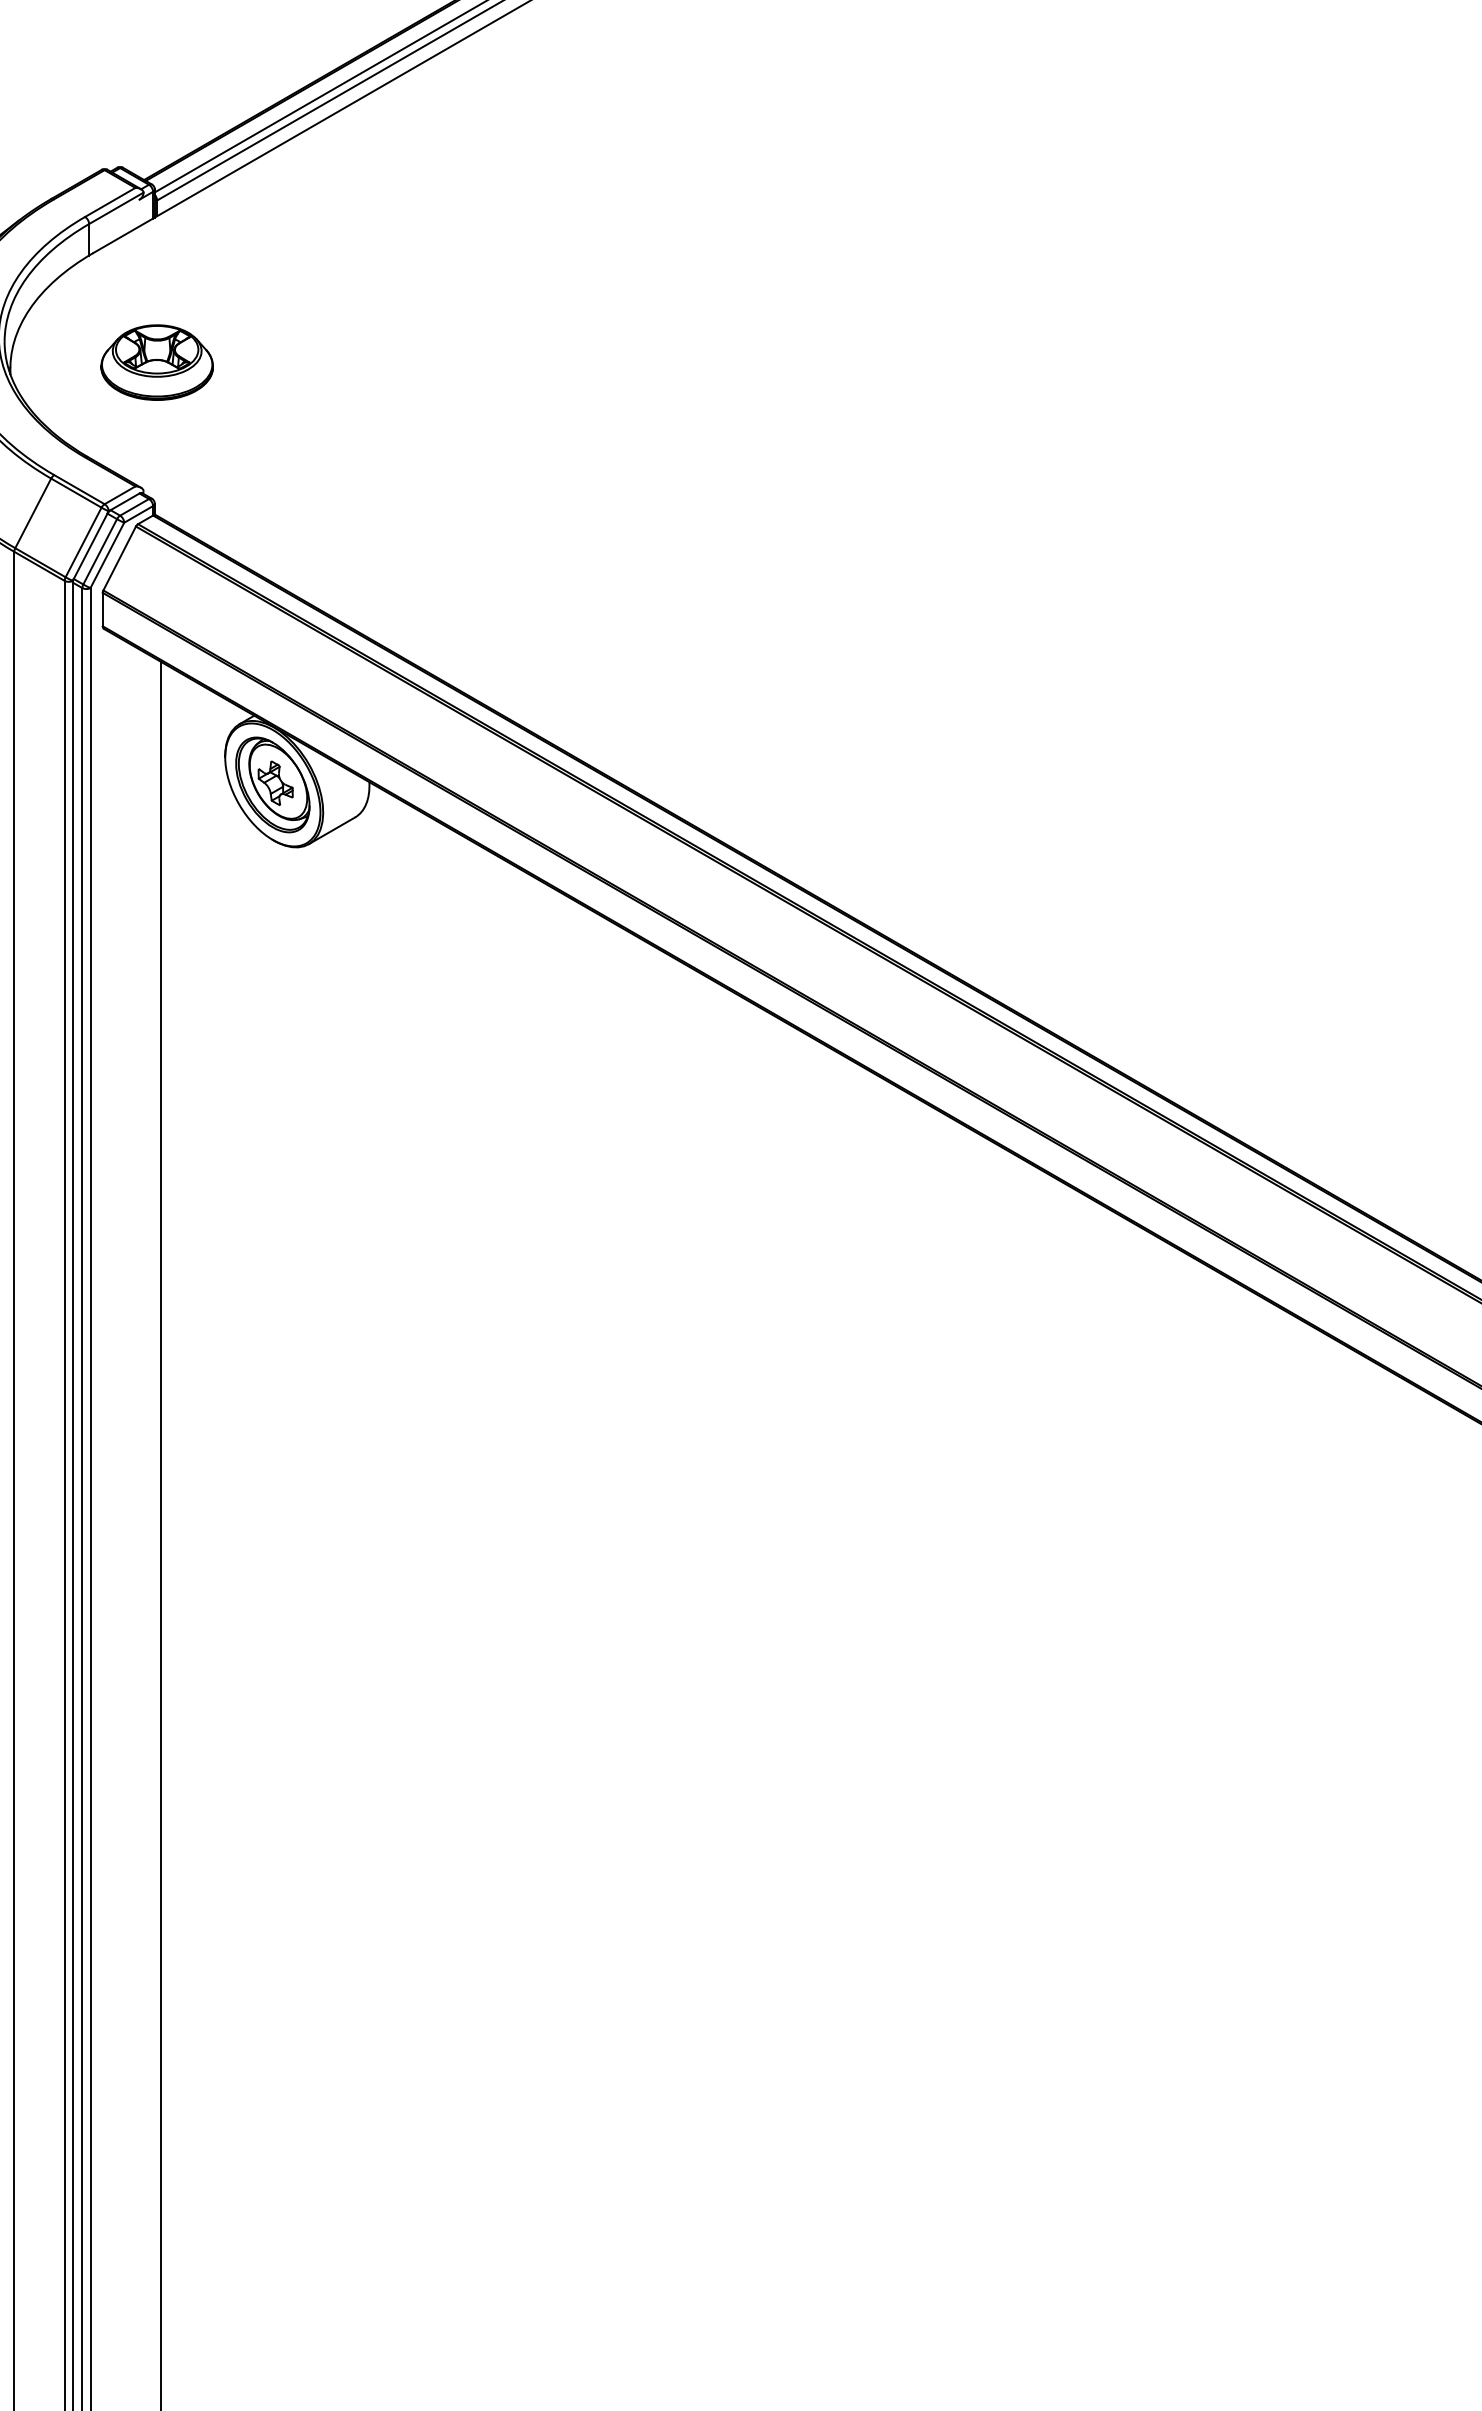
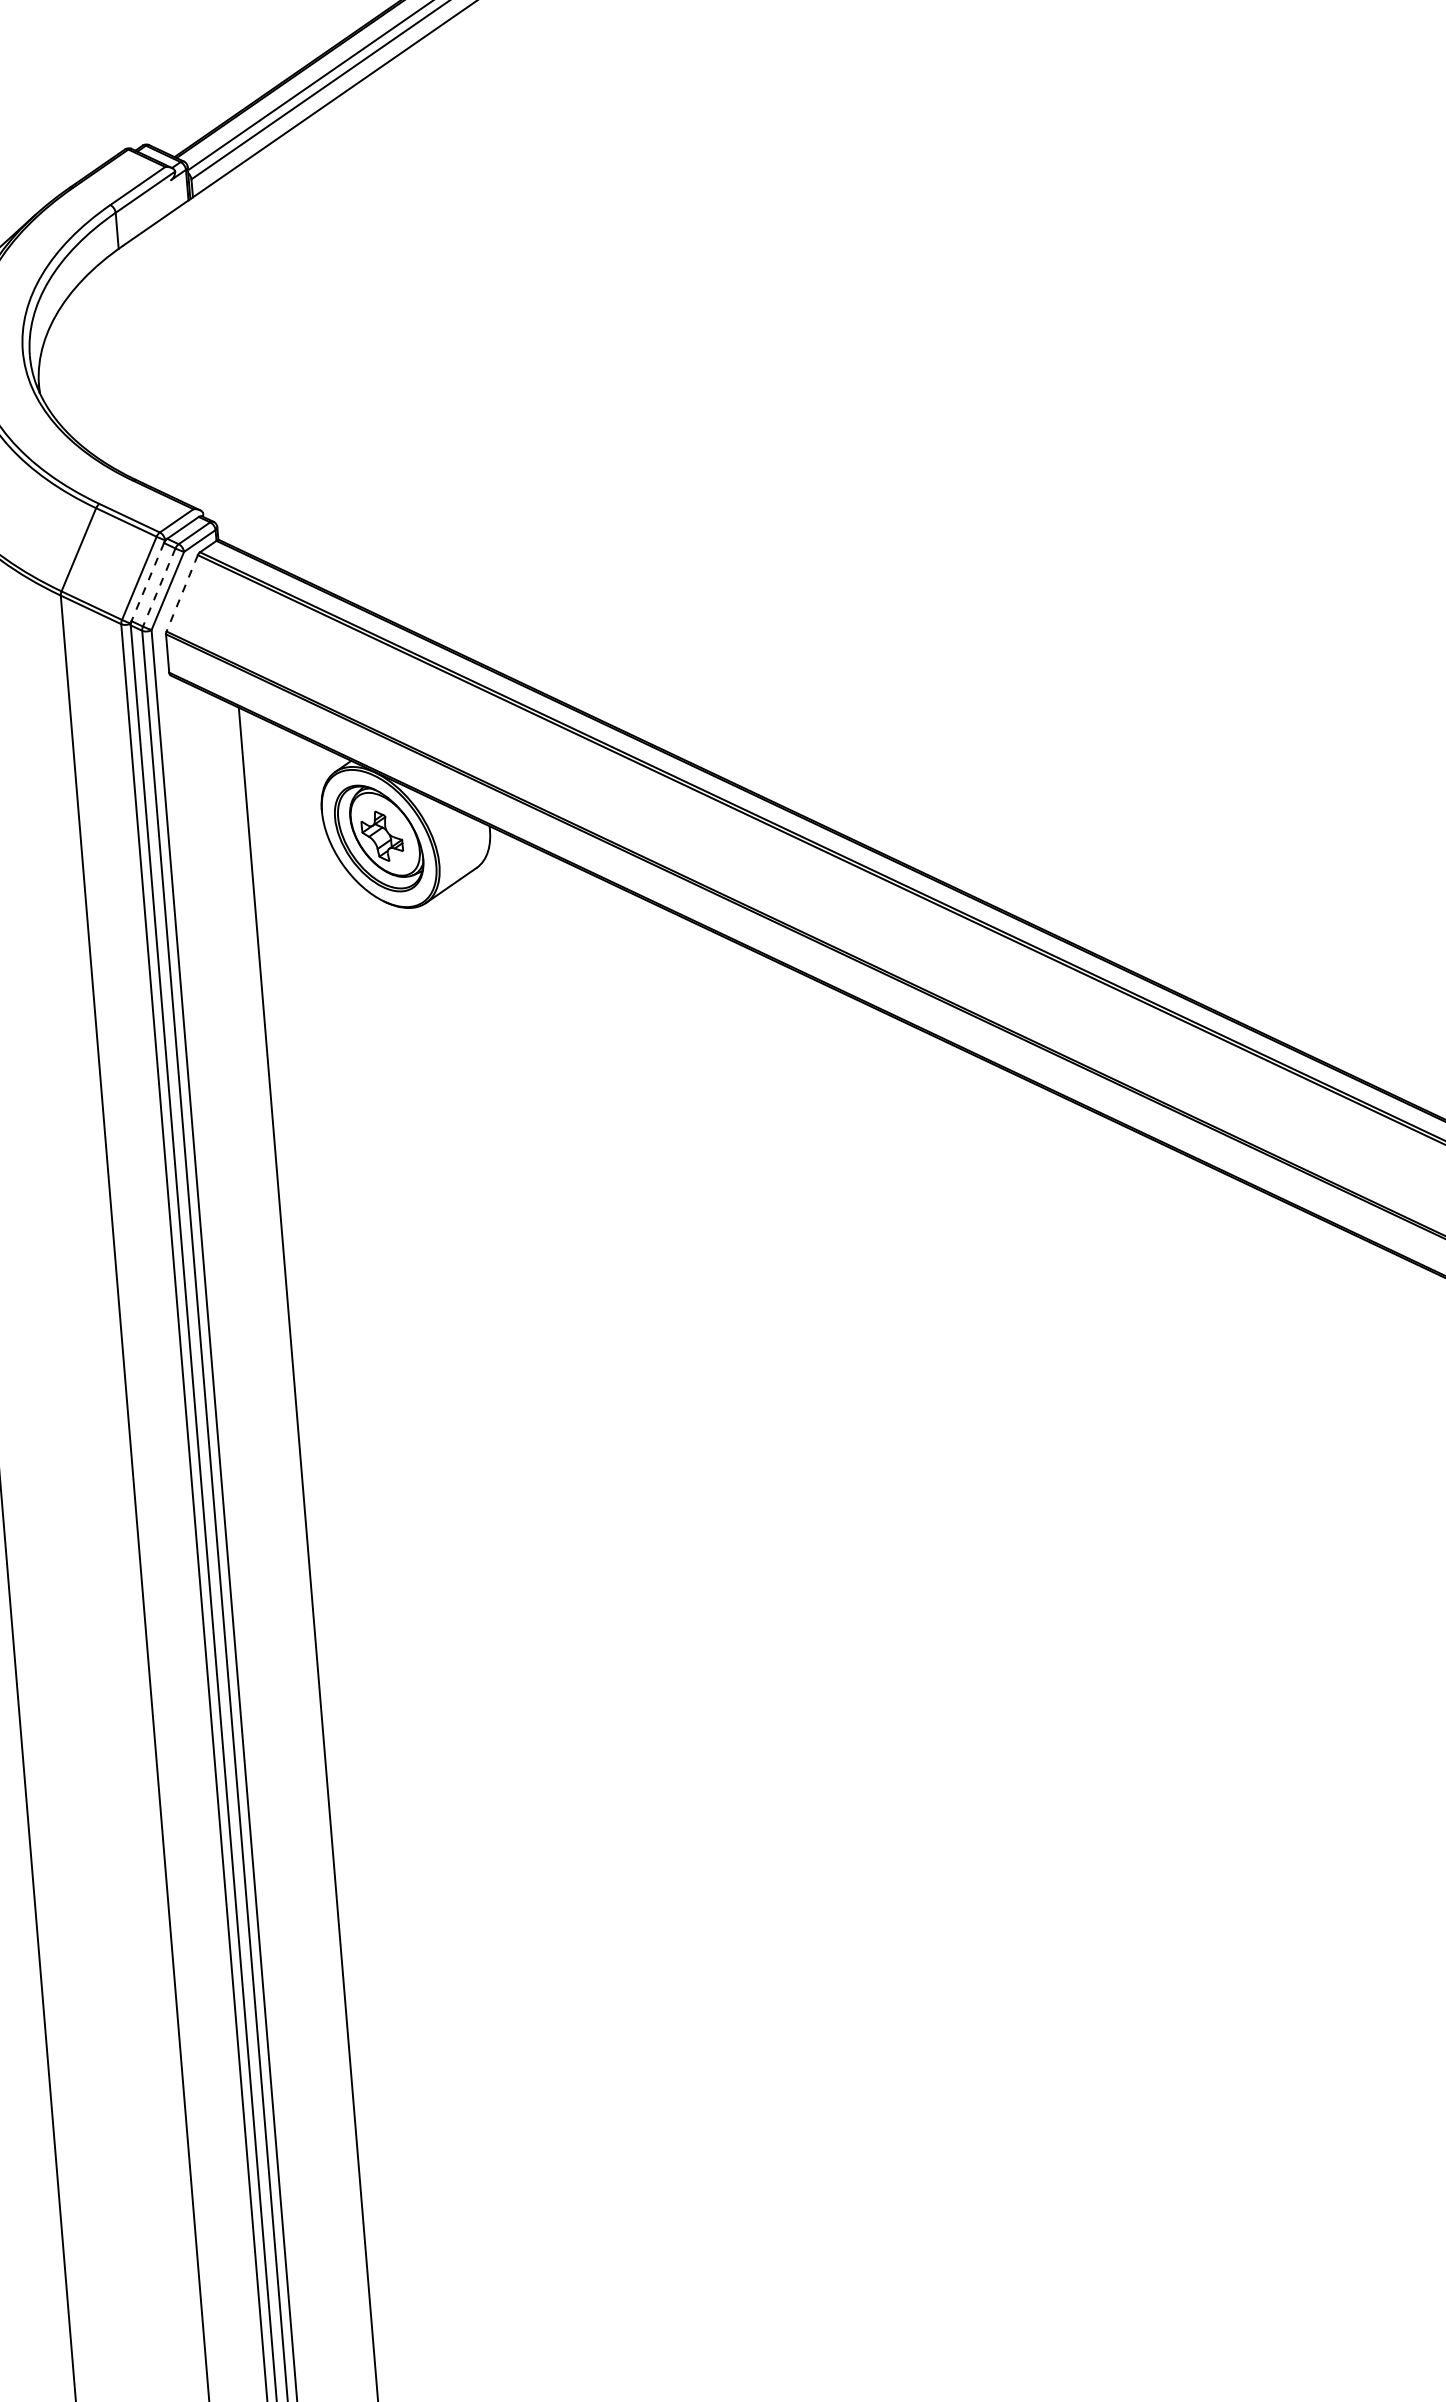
part: (156, 362) -> (205, 365), removed
line: (90, 546) -> (147, 582), solid -> dashed
line: (100, 551) -> (159, 587), solid -> dashed
line: (119, 558) -> (182, 593), solid -> dashed

